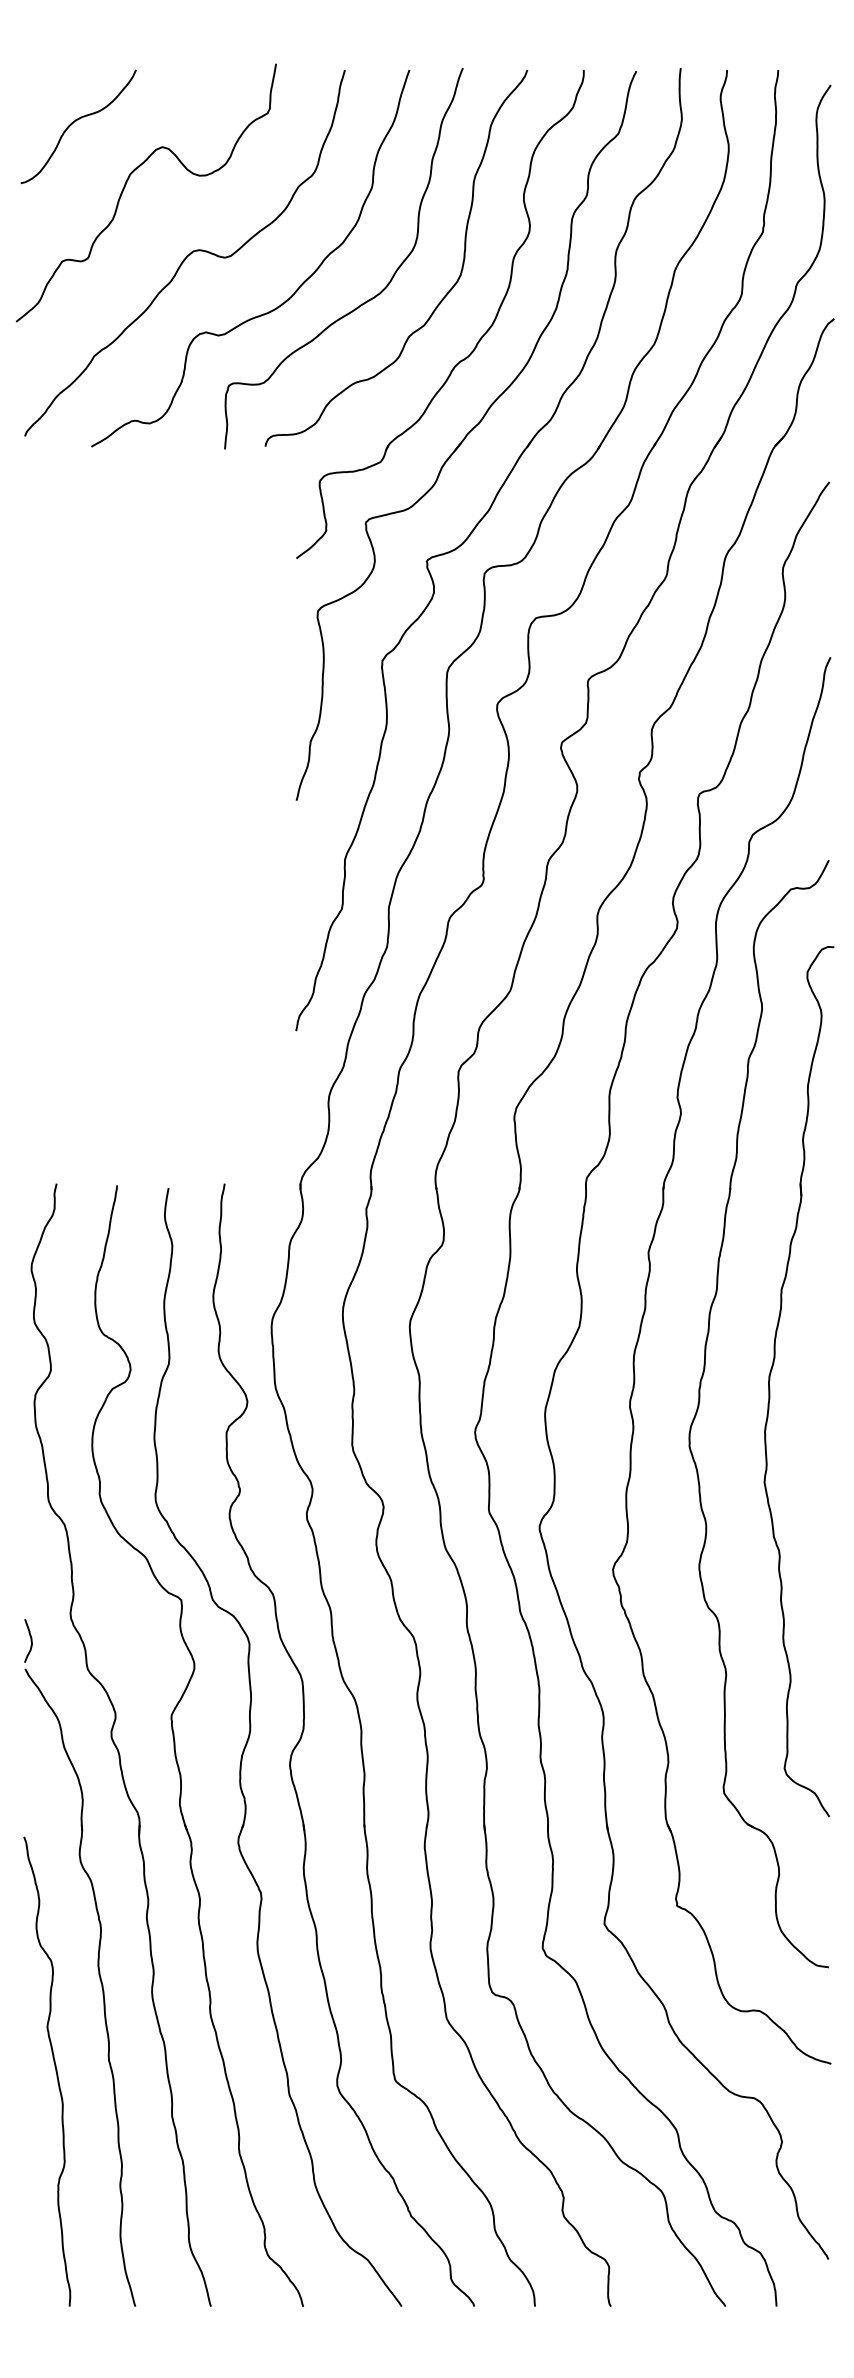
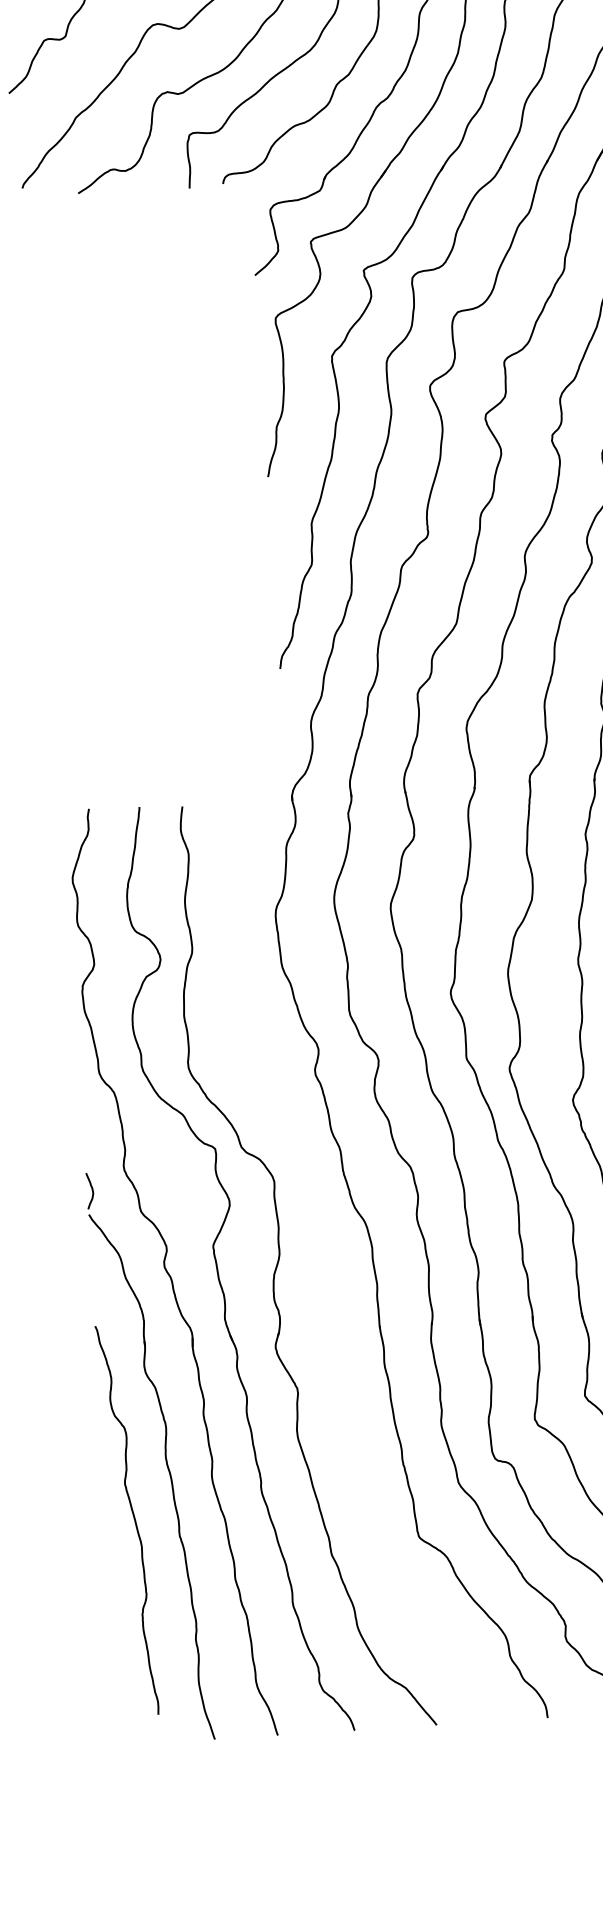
part: (304, 1730) -> (324, 1250), removed
curve: (55, 2071) -> (134, 1519), moved

